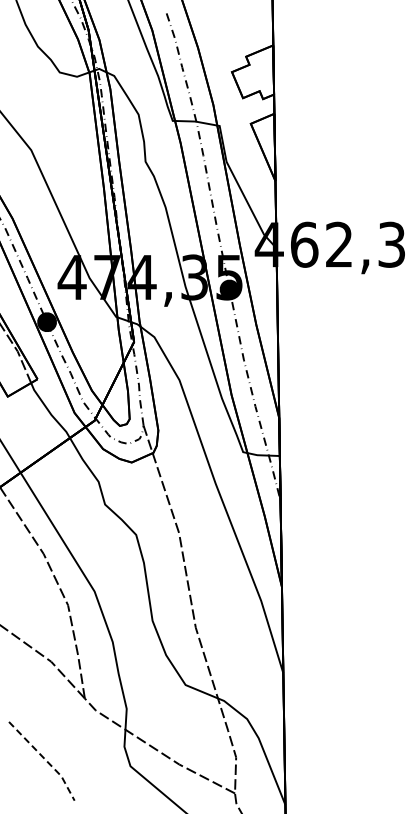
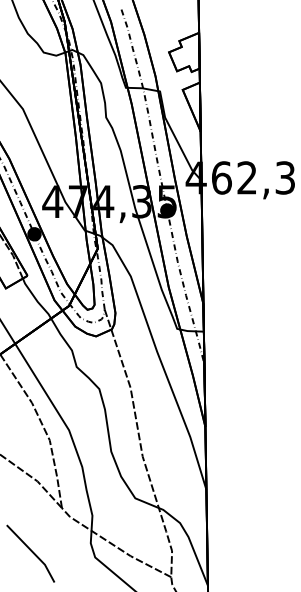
line: (45, 759) -> (33, 552), dashed -> solid

